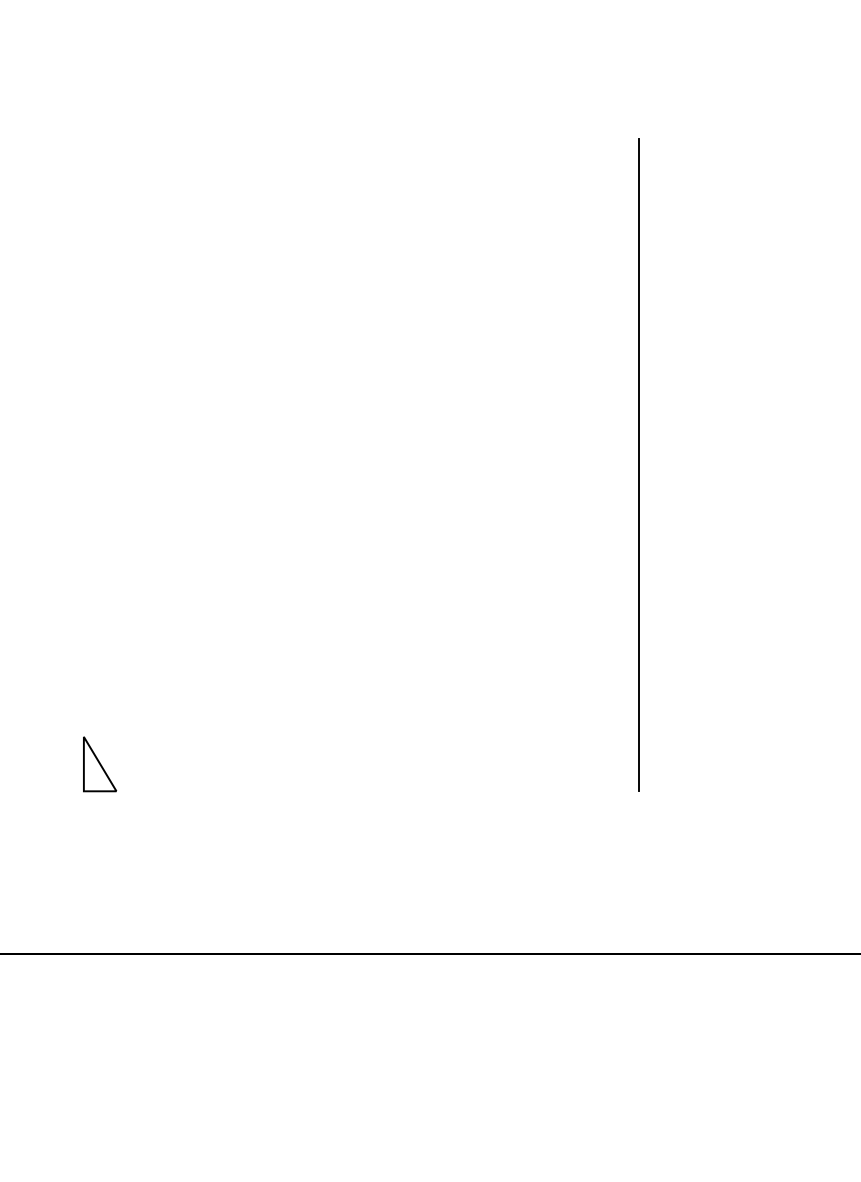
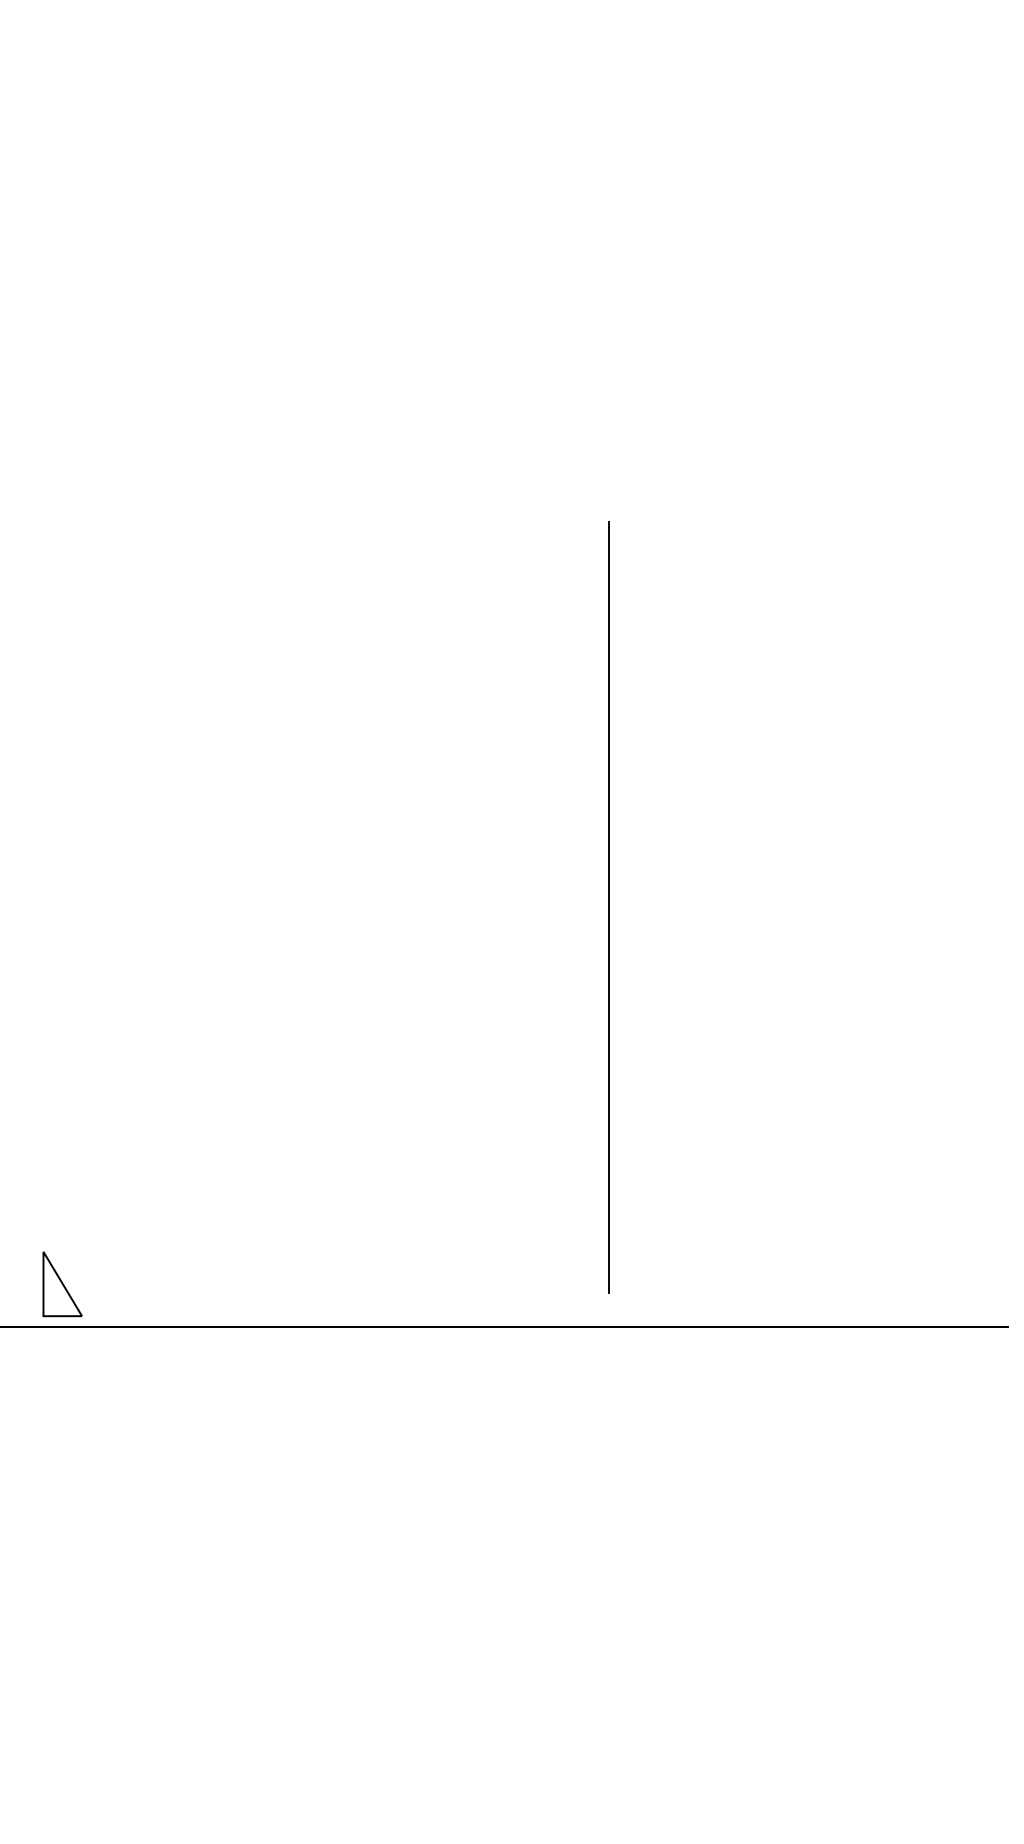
line: (637, 465) -> (608, 907), moved
part: (99, 764) -> (62, 1284), moved

